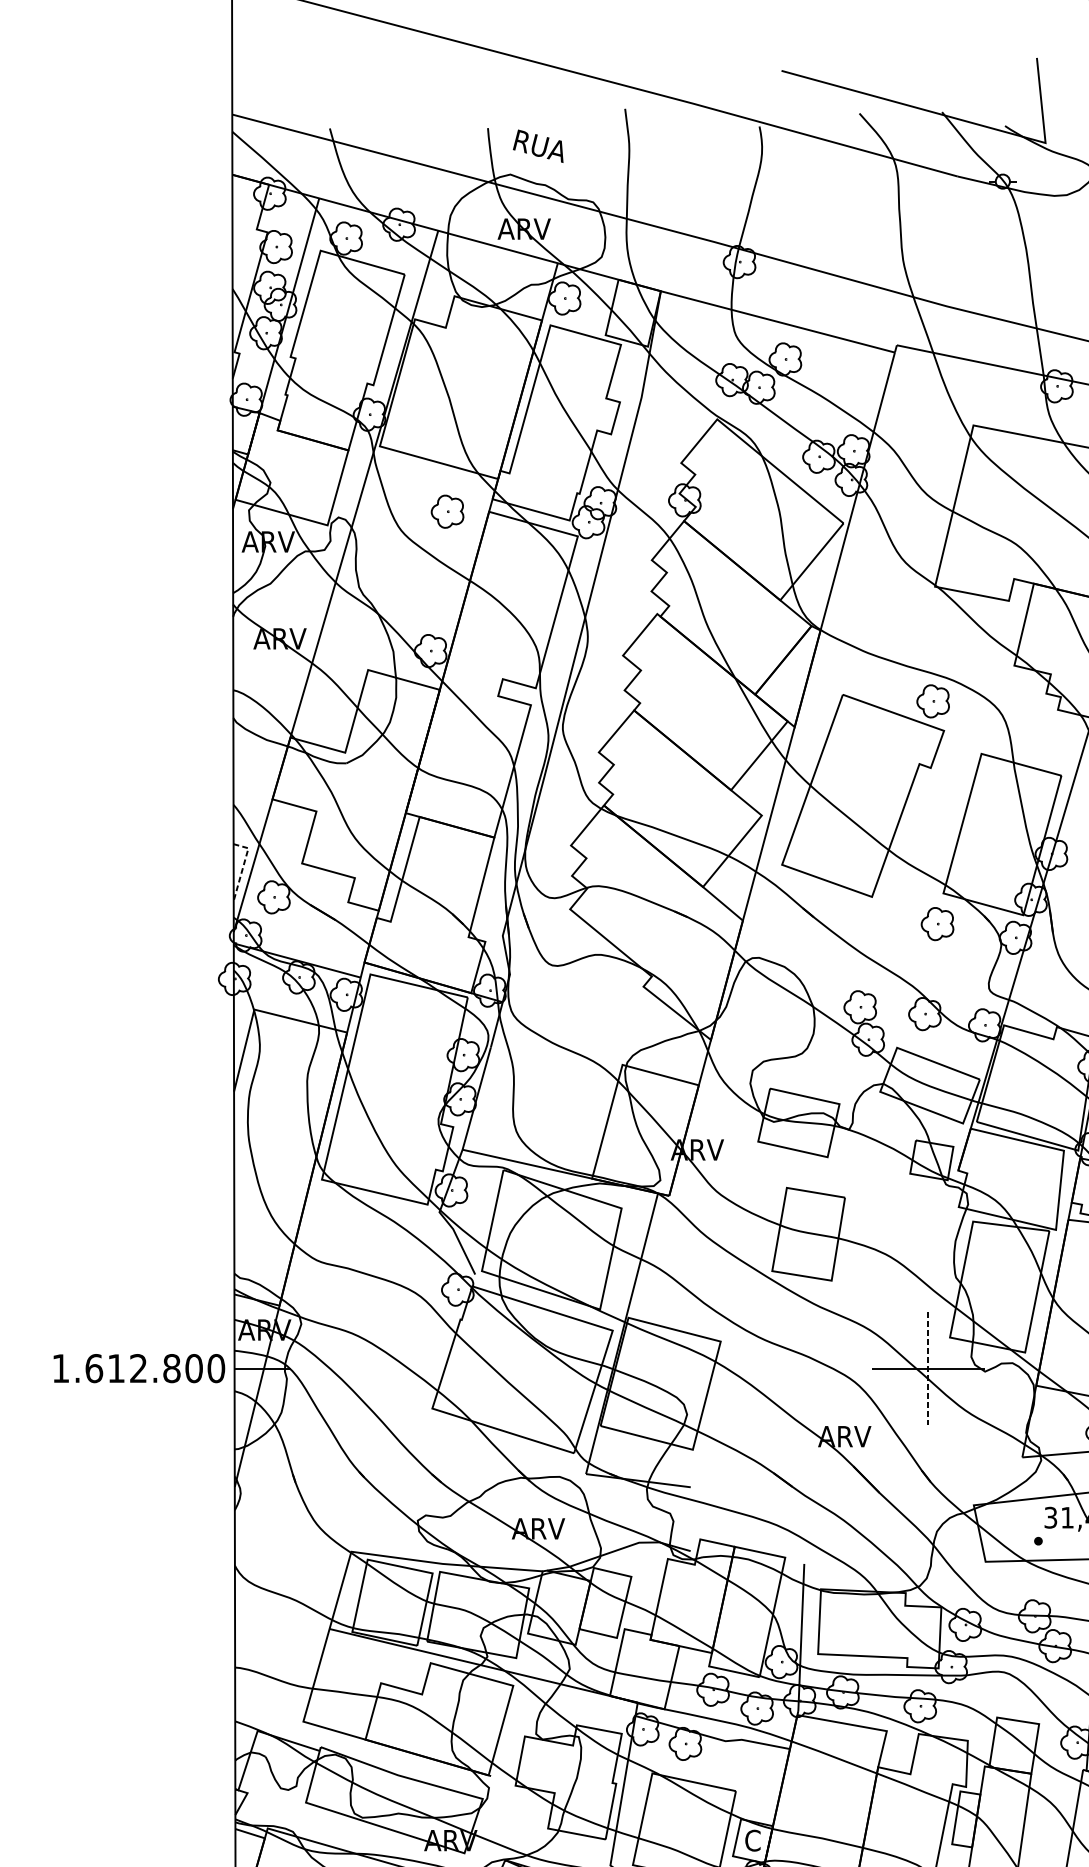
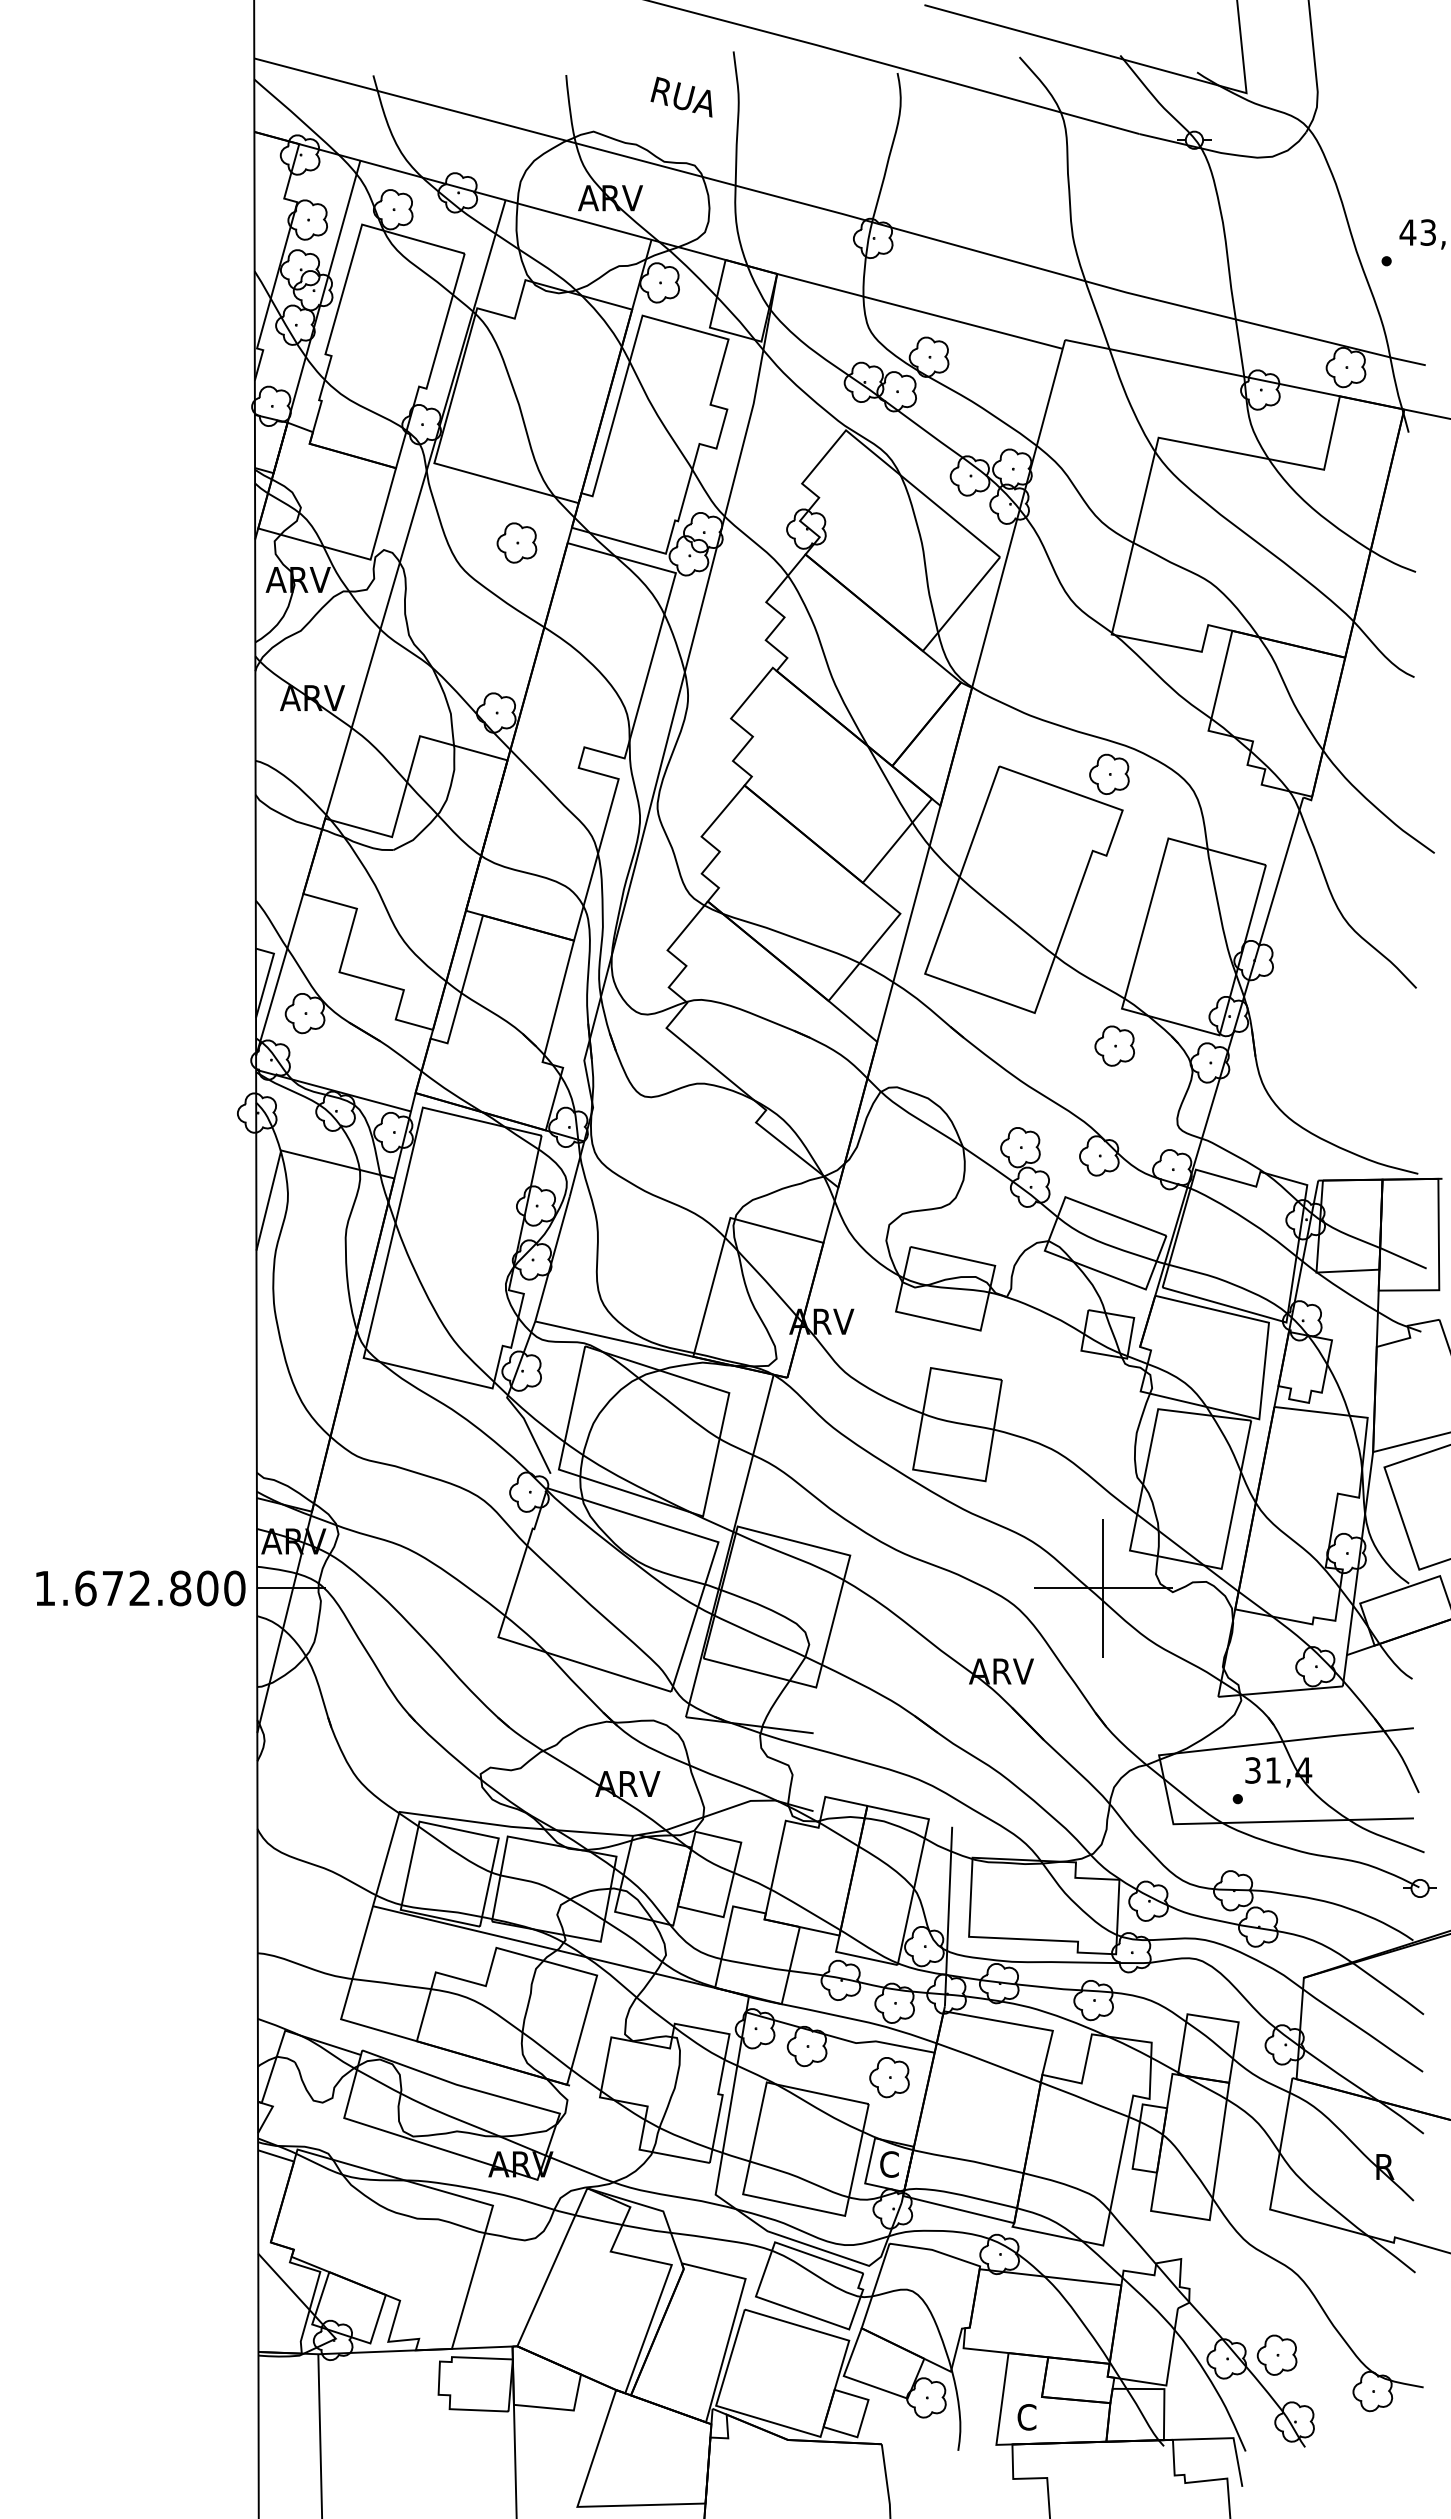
text: (538, 145) -> (681, 96), moved
line: (243, 867) -> (267, 976), dashed -> solid
text: (116, 1368) -> (112, 1588), 1.612.800 -> 1.672.800
line: (928, 1368) -> (1103, 1588), dashed -> solid
part: (752, 1769) -> (889, 2077), added

